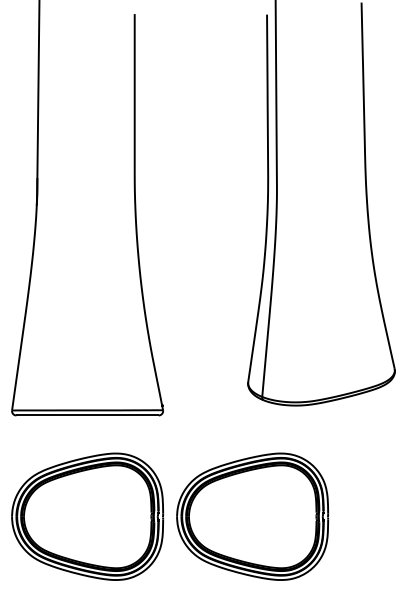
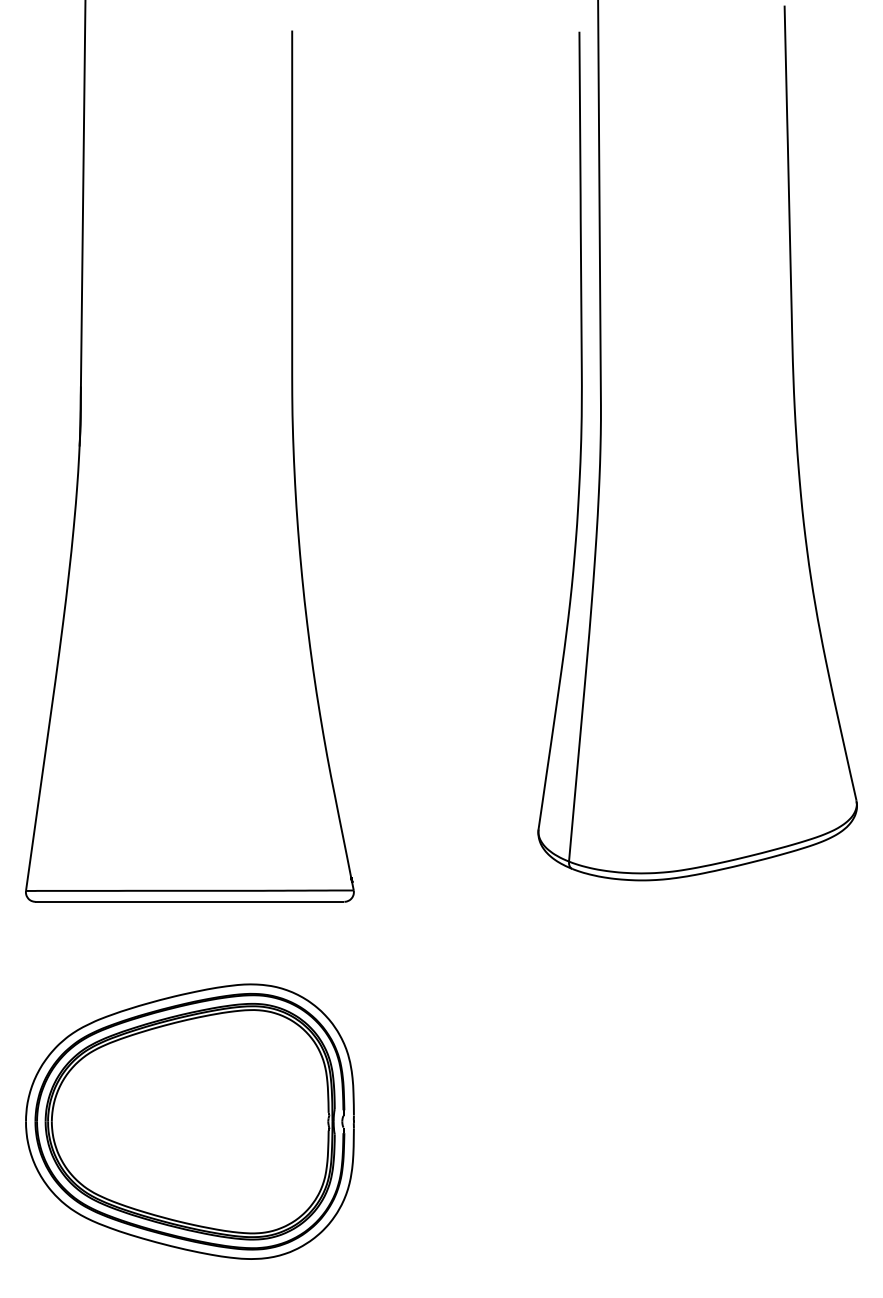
part: (252, 516) -> (547, 1121), removed

